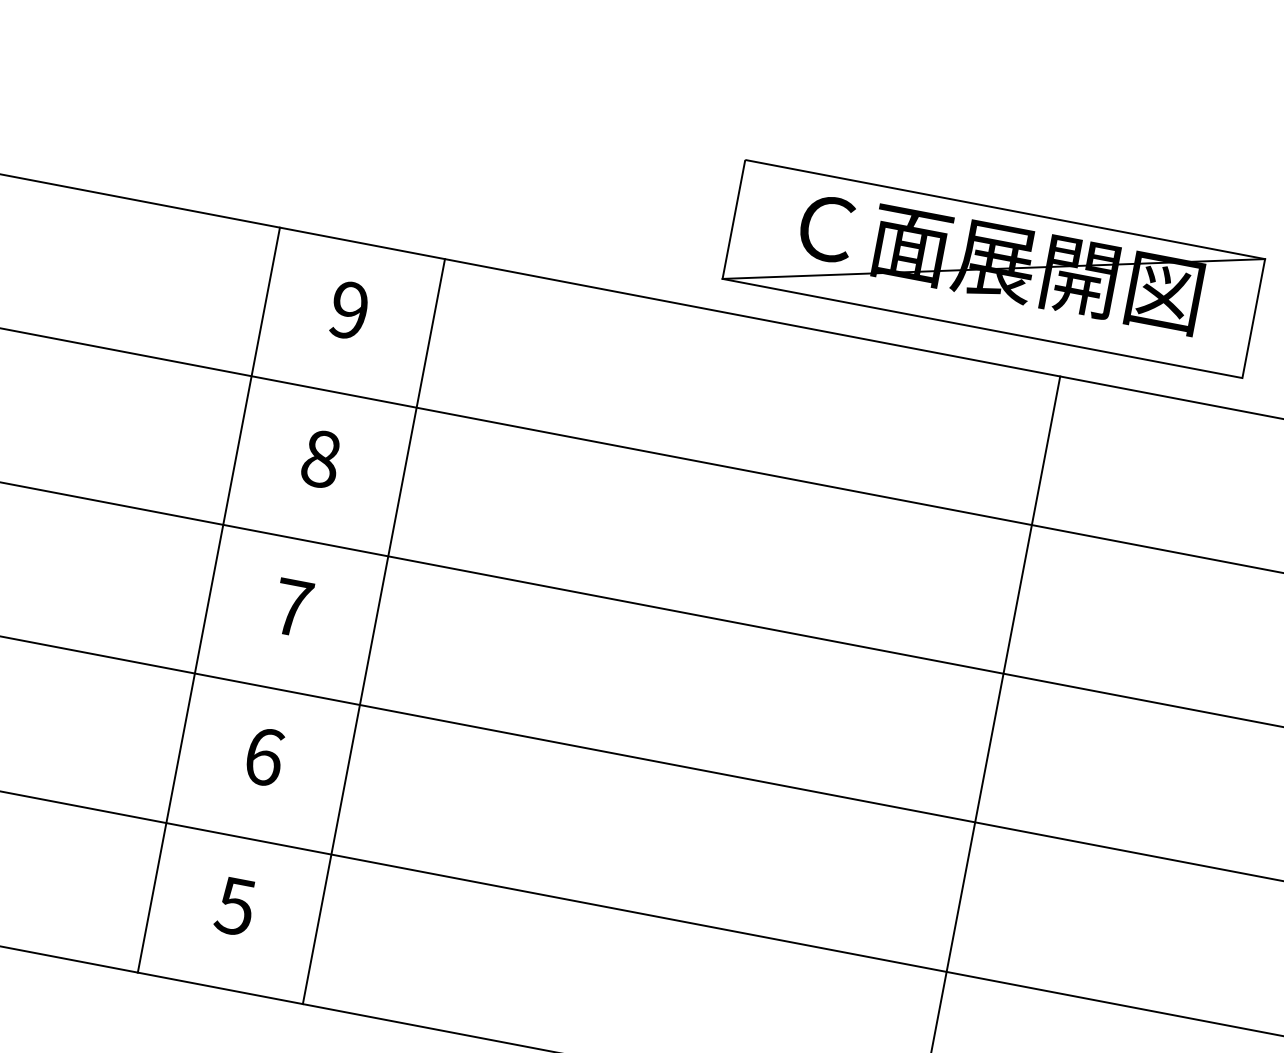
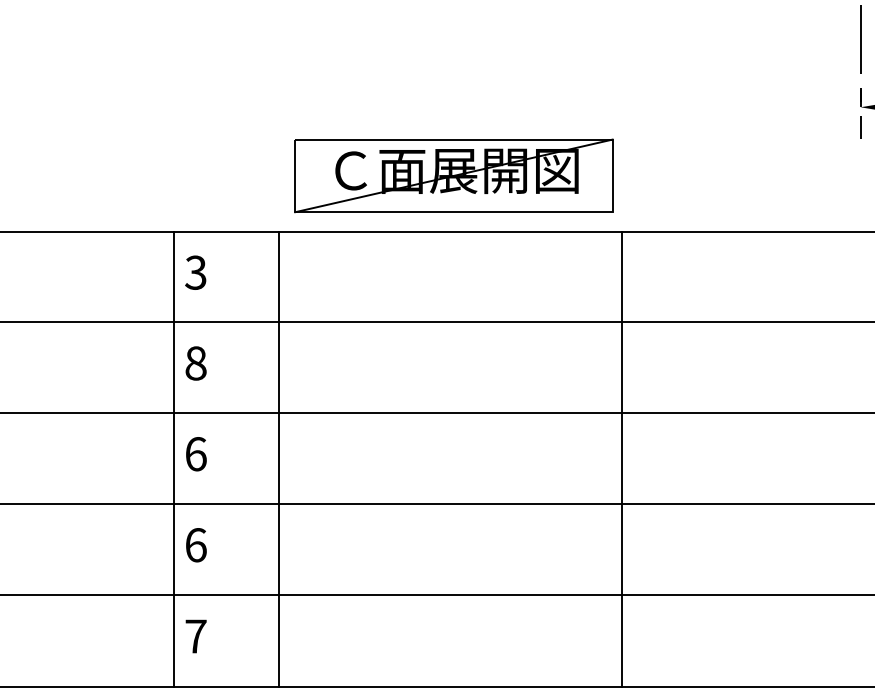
part: (993, 268) -> (453, 175), moved
text: (348, 309) -> (195, 272), 9 -> 3
line: (208, 598) -> (173, 458), moved
text: (291, 608) -> (195, 454), 7 -> 6
line: (374, 630) -> (278, 458), moved
text: (234, 906) -> (195, 636), 5 -> 7

